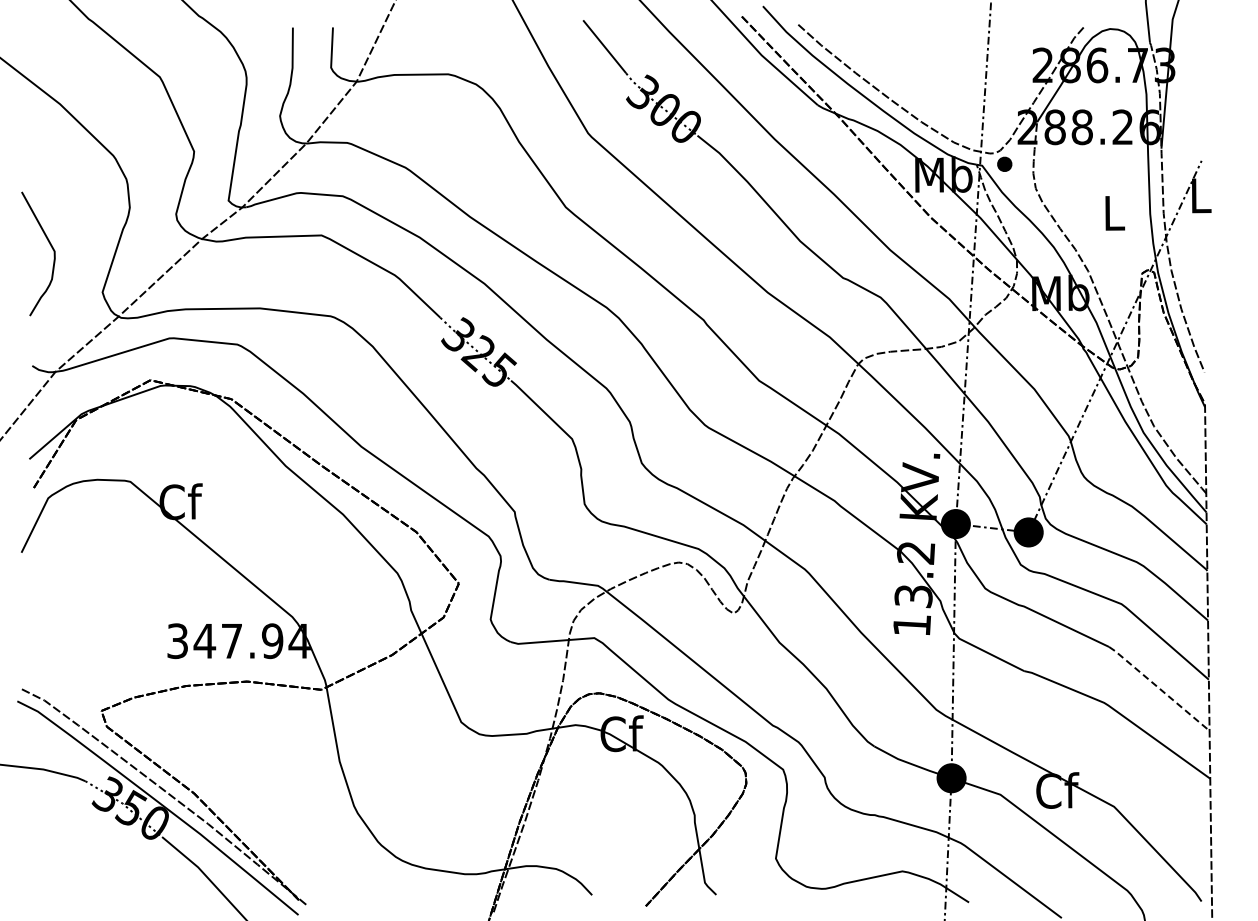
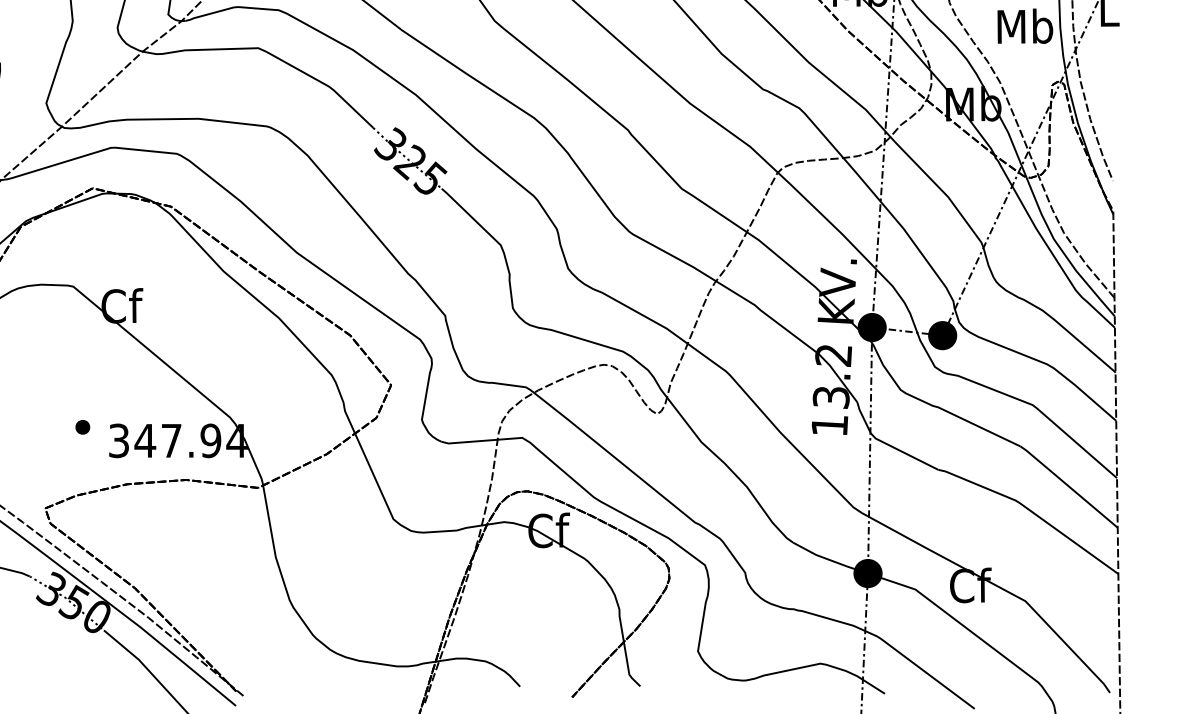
text: (1113, 212) -> (1024, 25), L -> Mb
part: (139, 626) -> (82, 426), added
line: (1159, 688) -> (1069, 486), dashed -> solid

